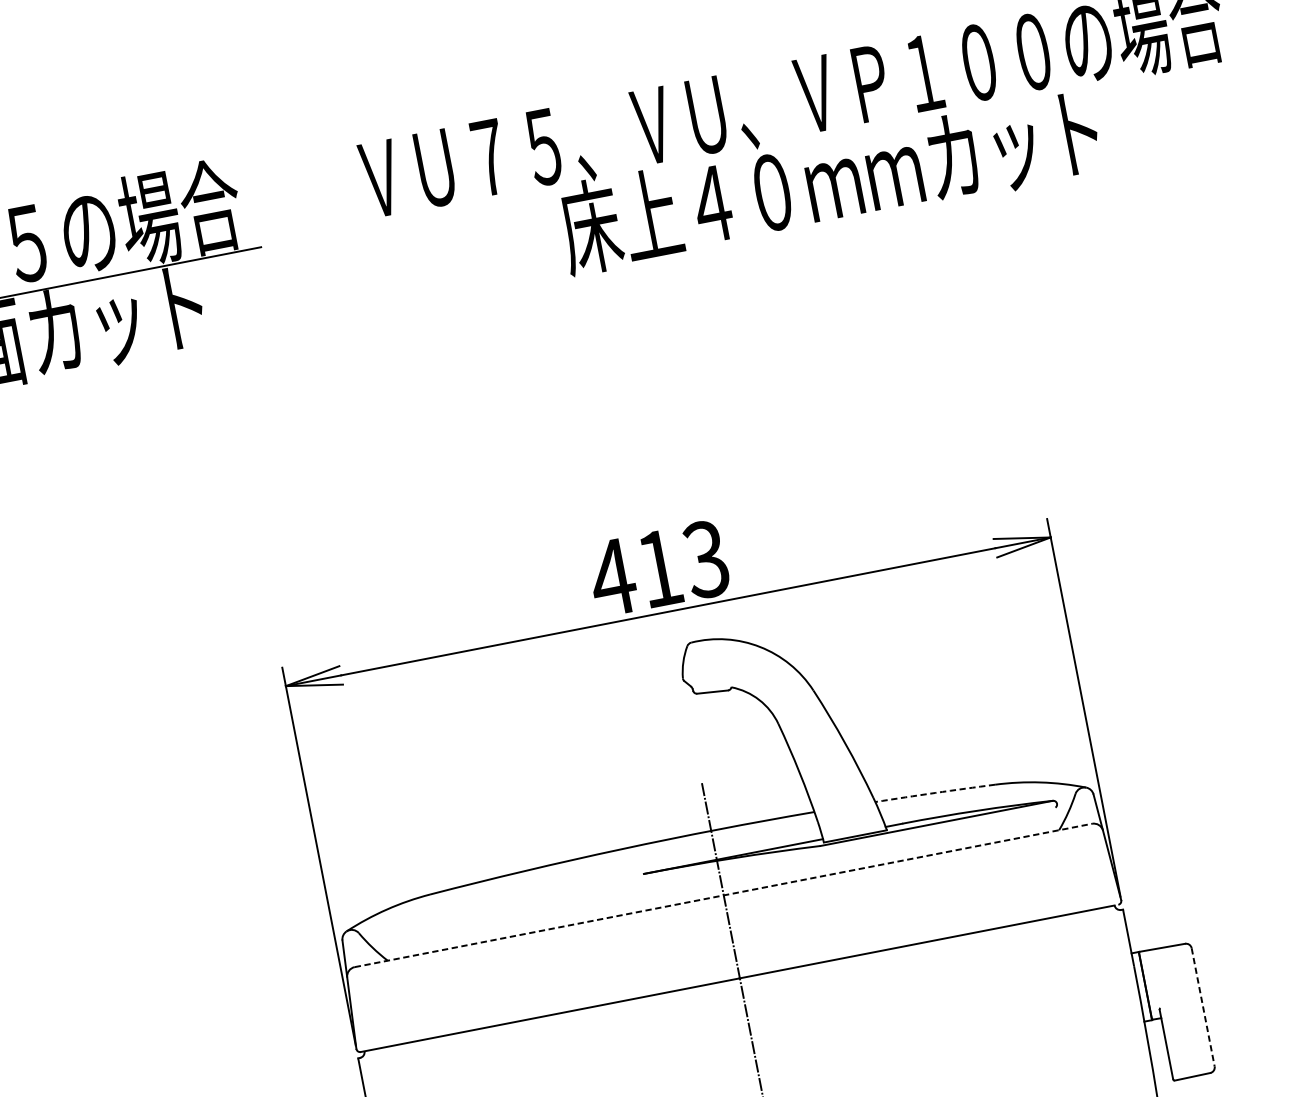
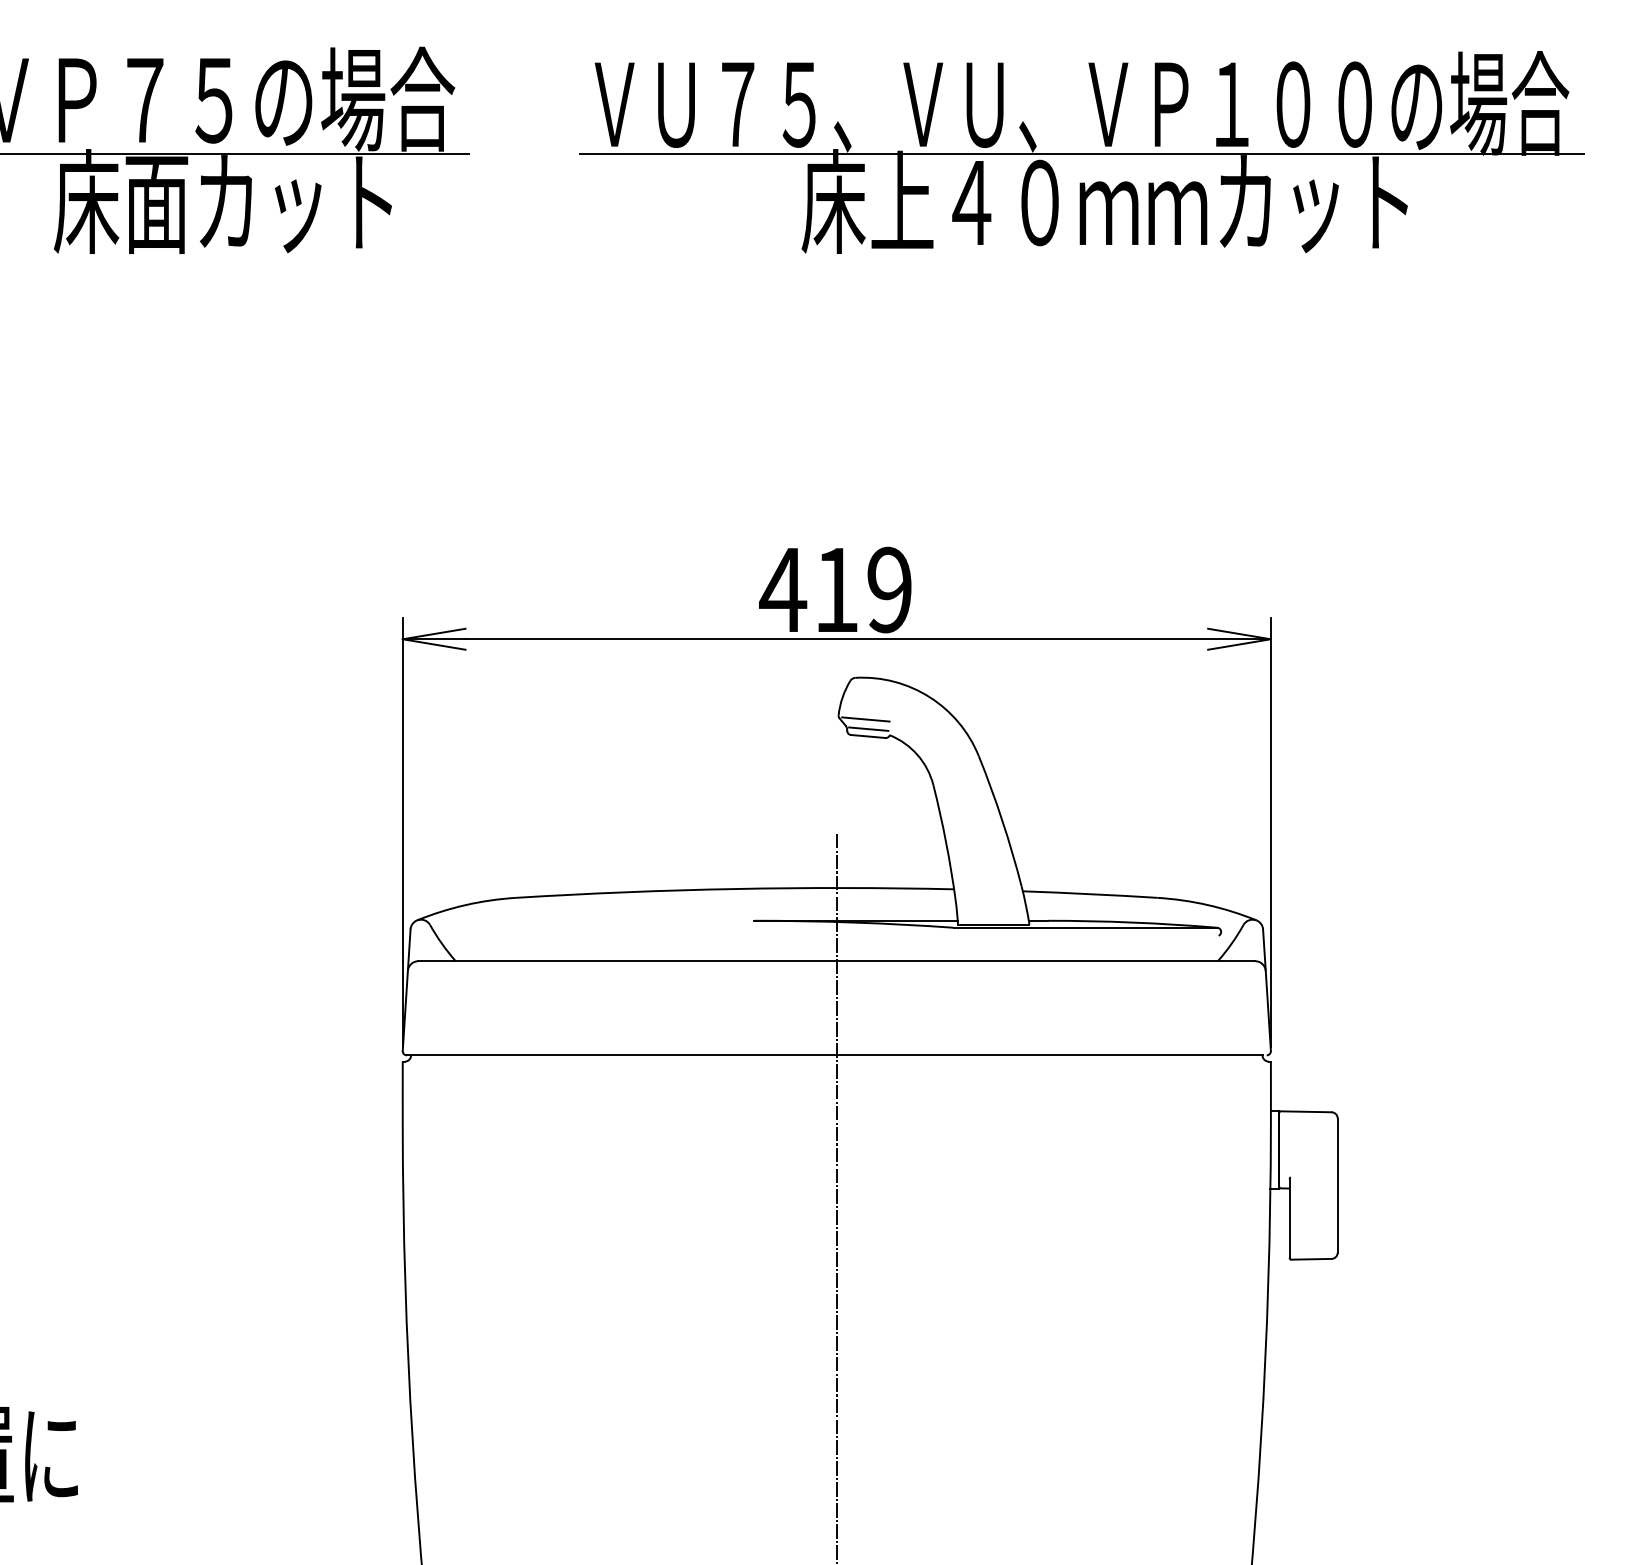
line: (800, 141) -> (1081, 153), added
text: (705, 560) -> (888, 590), 413 -> 419
line: (707, 677) -> (865, 719), added
line: (711, 685) -> (868, 728), added
arc: (935, 793) -> (1090, 894), dashed -> solid
line: (724, 895) -> (837, 961), dashed -> solid
line: (1203, 1008) -> (1337, 1186), dashed -> solid

